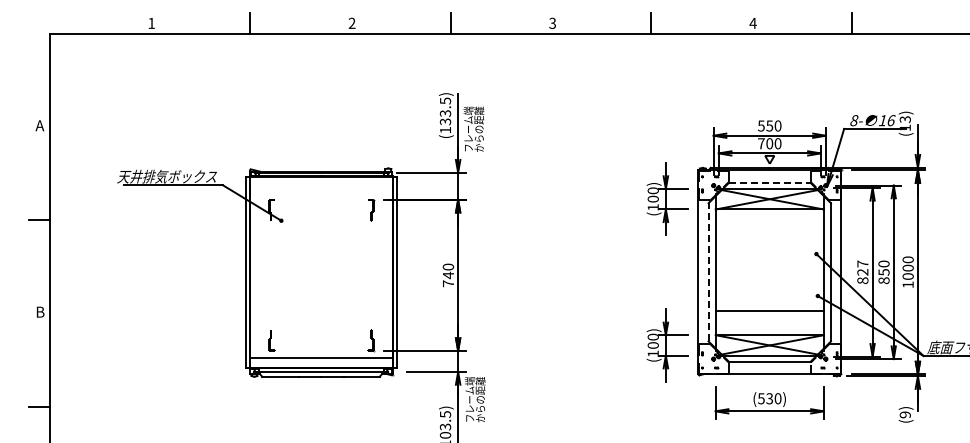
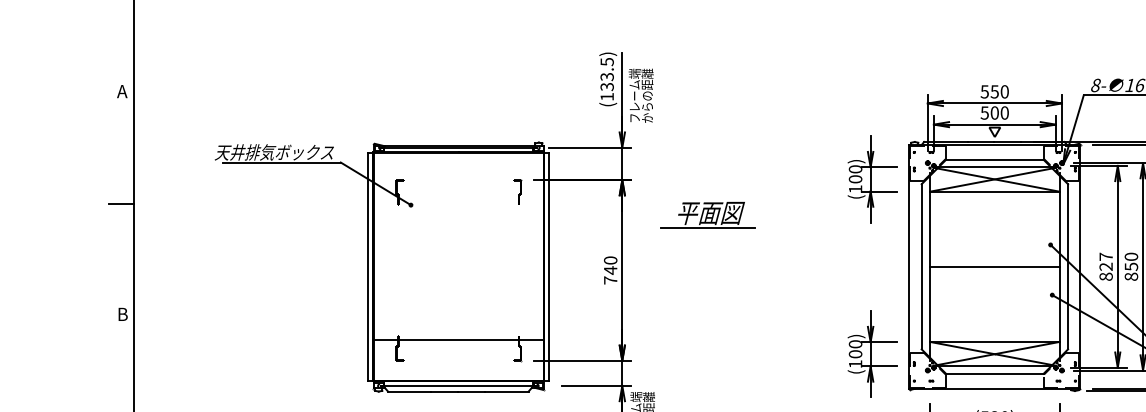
text: (761, 143) -> (984, 112), 700 -> 500
line: (769, 182) -> (994, 159), dashed -> solid
part: (529, 229) -> (707, 215), added
line: (708, 271) -> (921, 265), dashed -> solid
line: (769, 311) -> (994, 266), moved
line: (321, 358) -> (458, 339), moved

